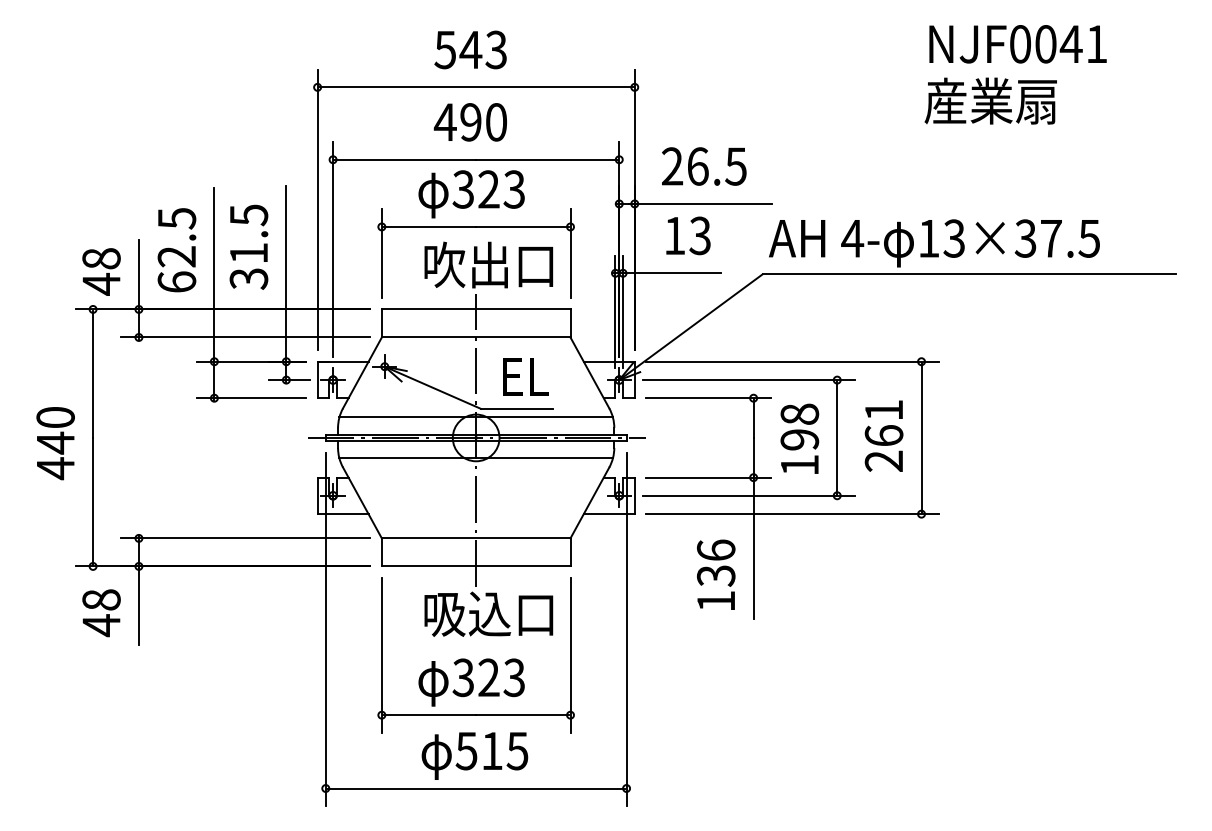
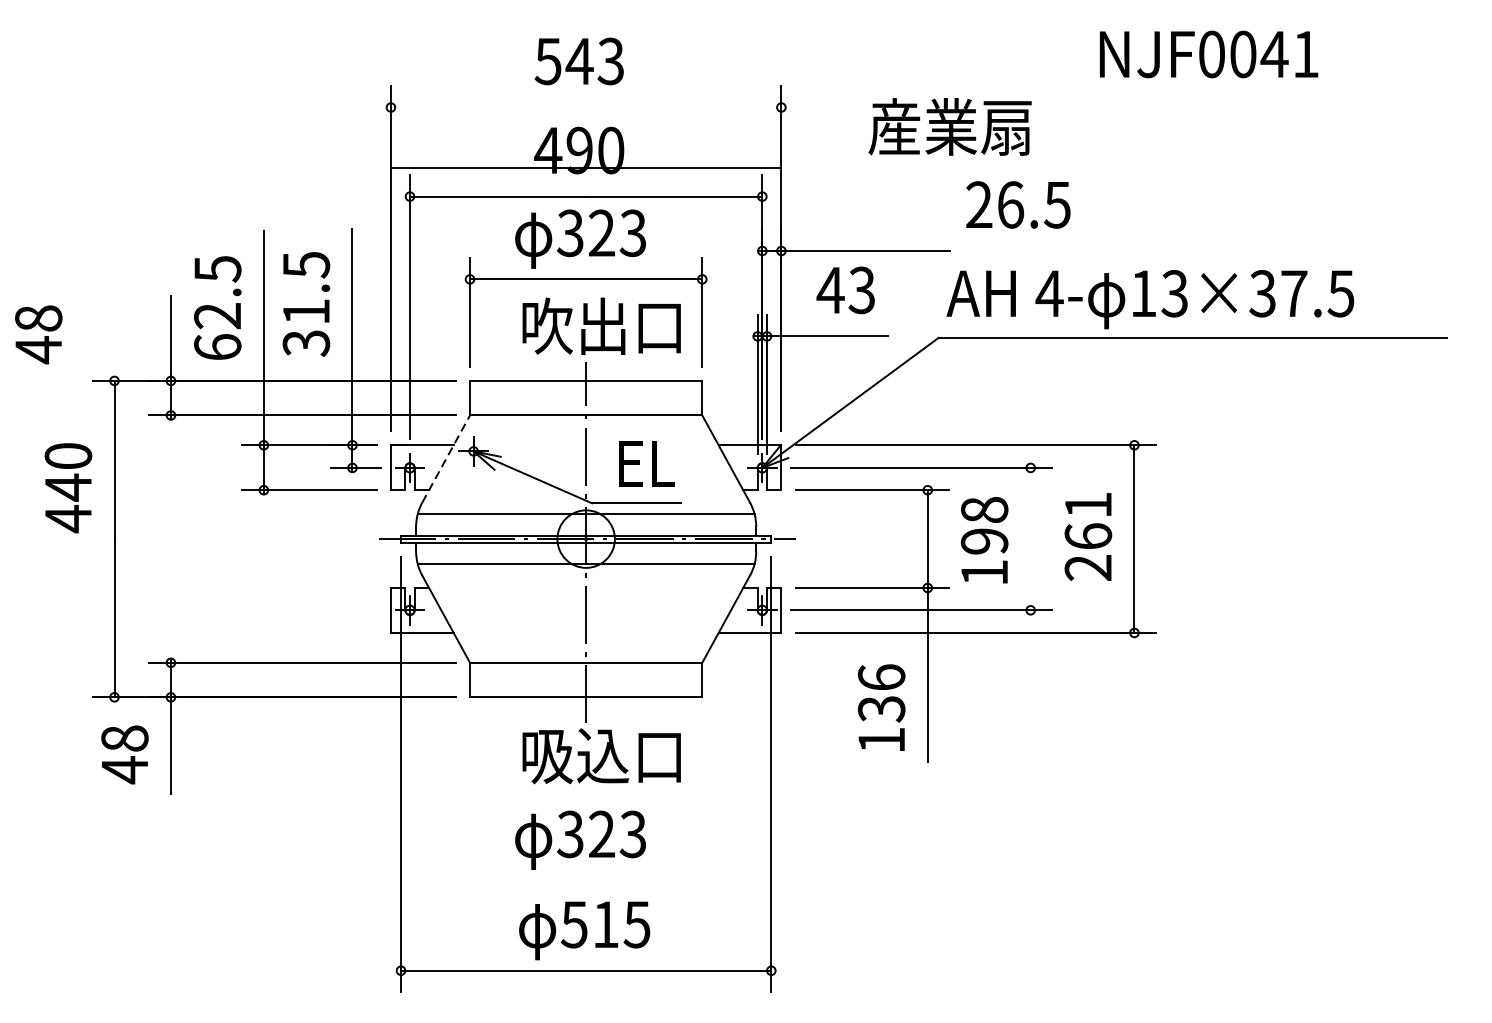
text: (1017, 44) -> (1208, 54), moved
line: (475, 87) -> (585, 167), moved
text: (990, 100) -> (949, 126), moved
text: (704, 166) -> (1018, 204), moved
text: (674, 235) -> (830, 289), 13 -> 43
text: (101, 271) -> (38, 334), moved
line: (362, 372) -> (446, 458), solid -> dashed
line: (837, 437) -> (1031, 538), removed
text: (55, 443) -> (68, 488), moved
part: (475, 714) -> (585, 879), removed

